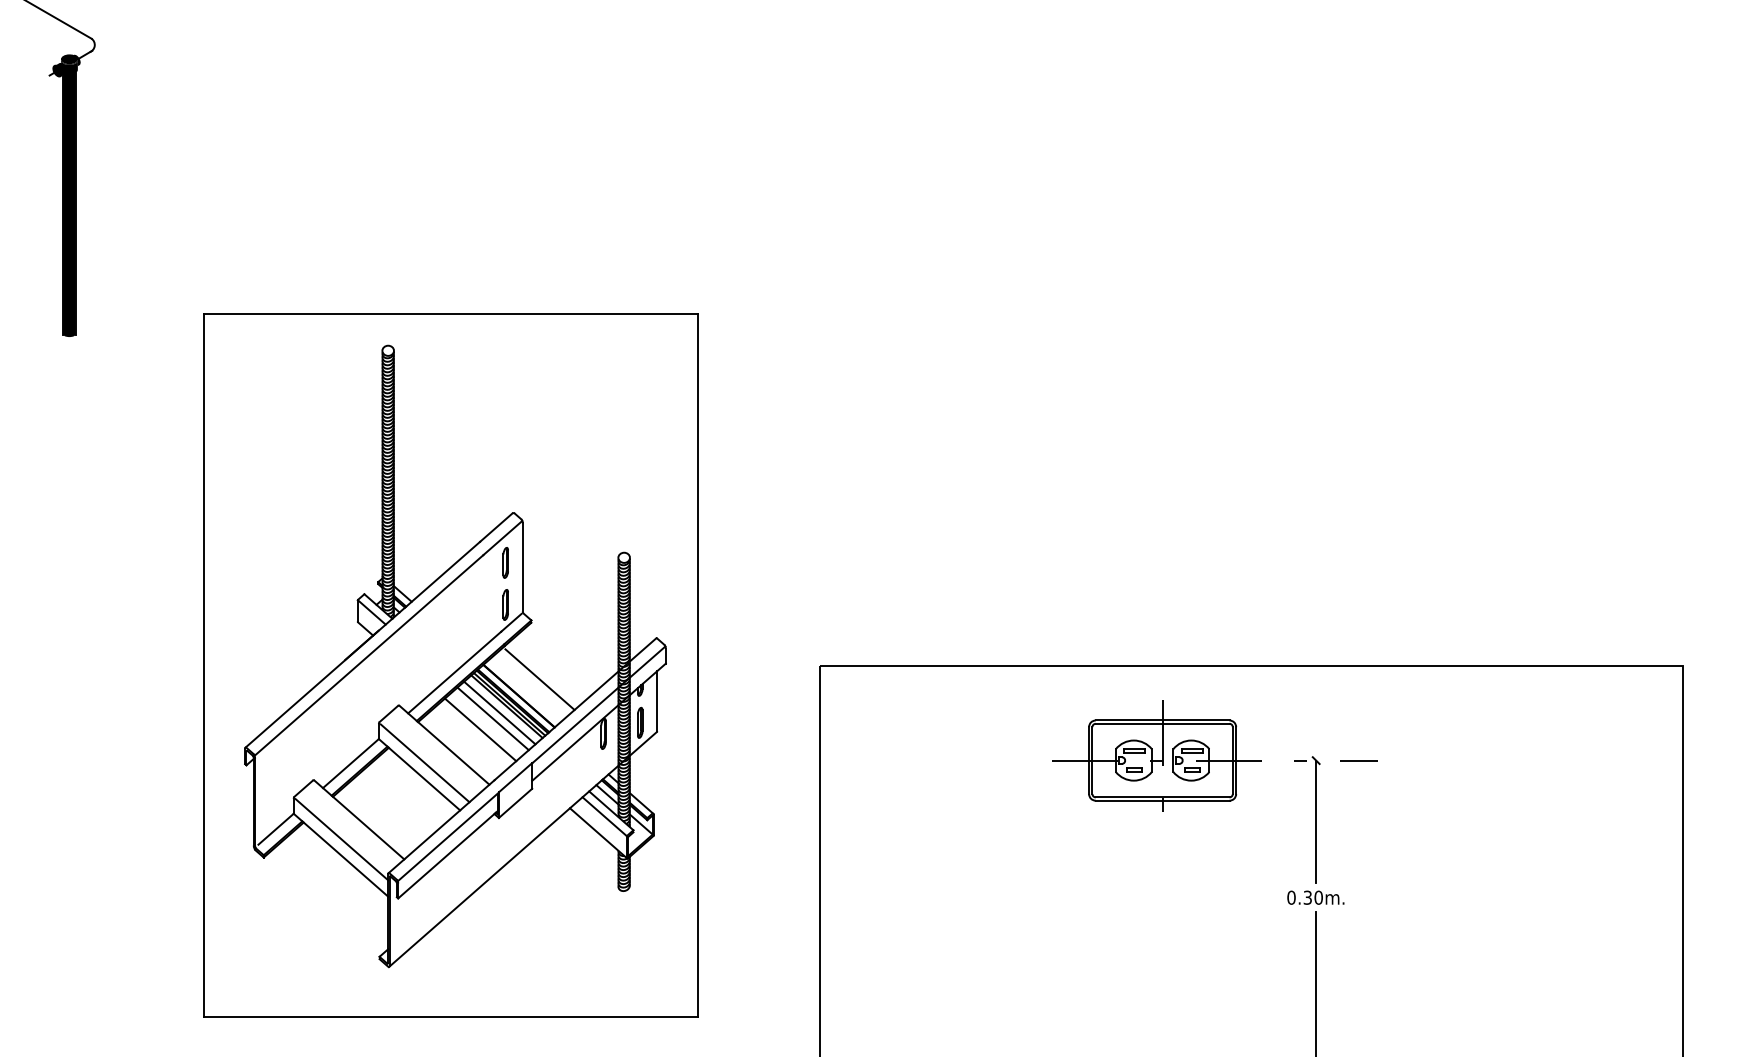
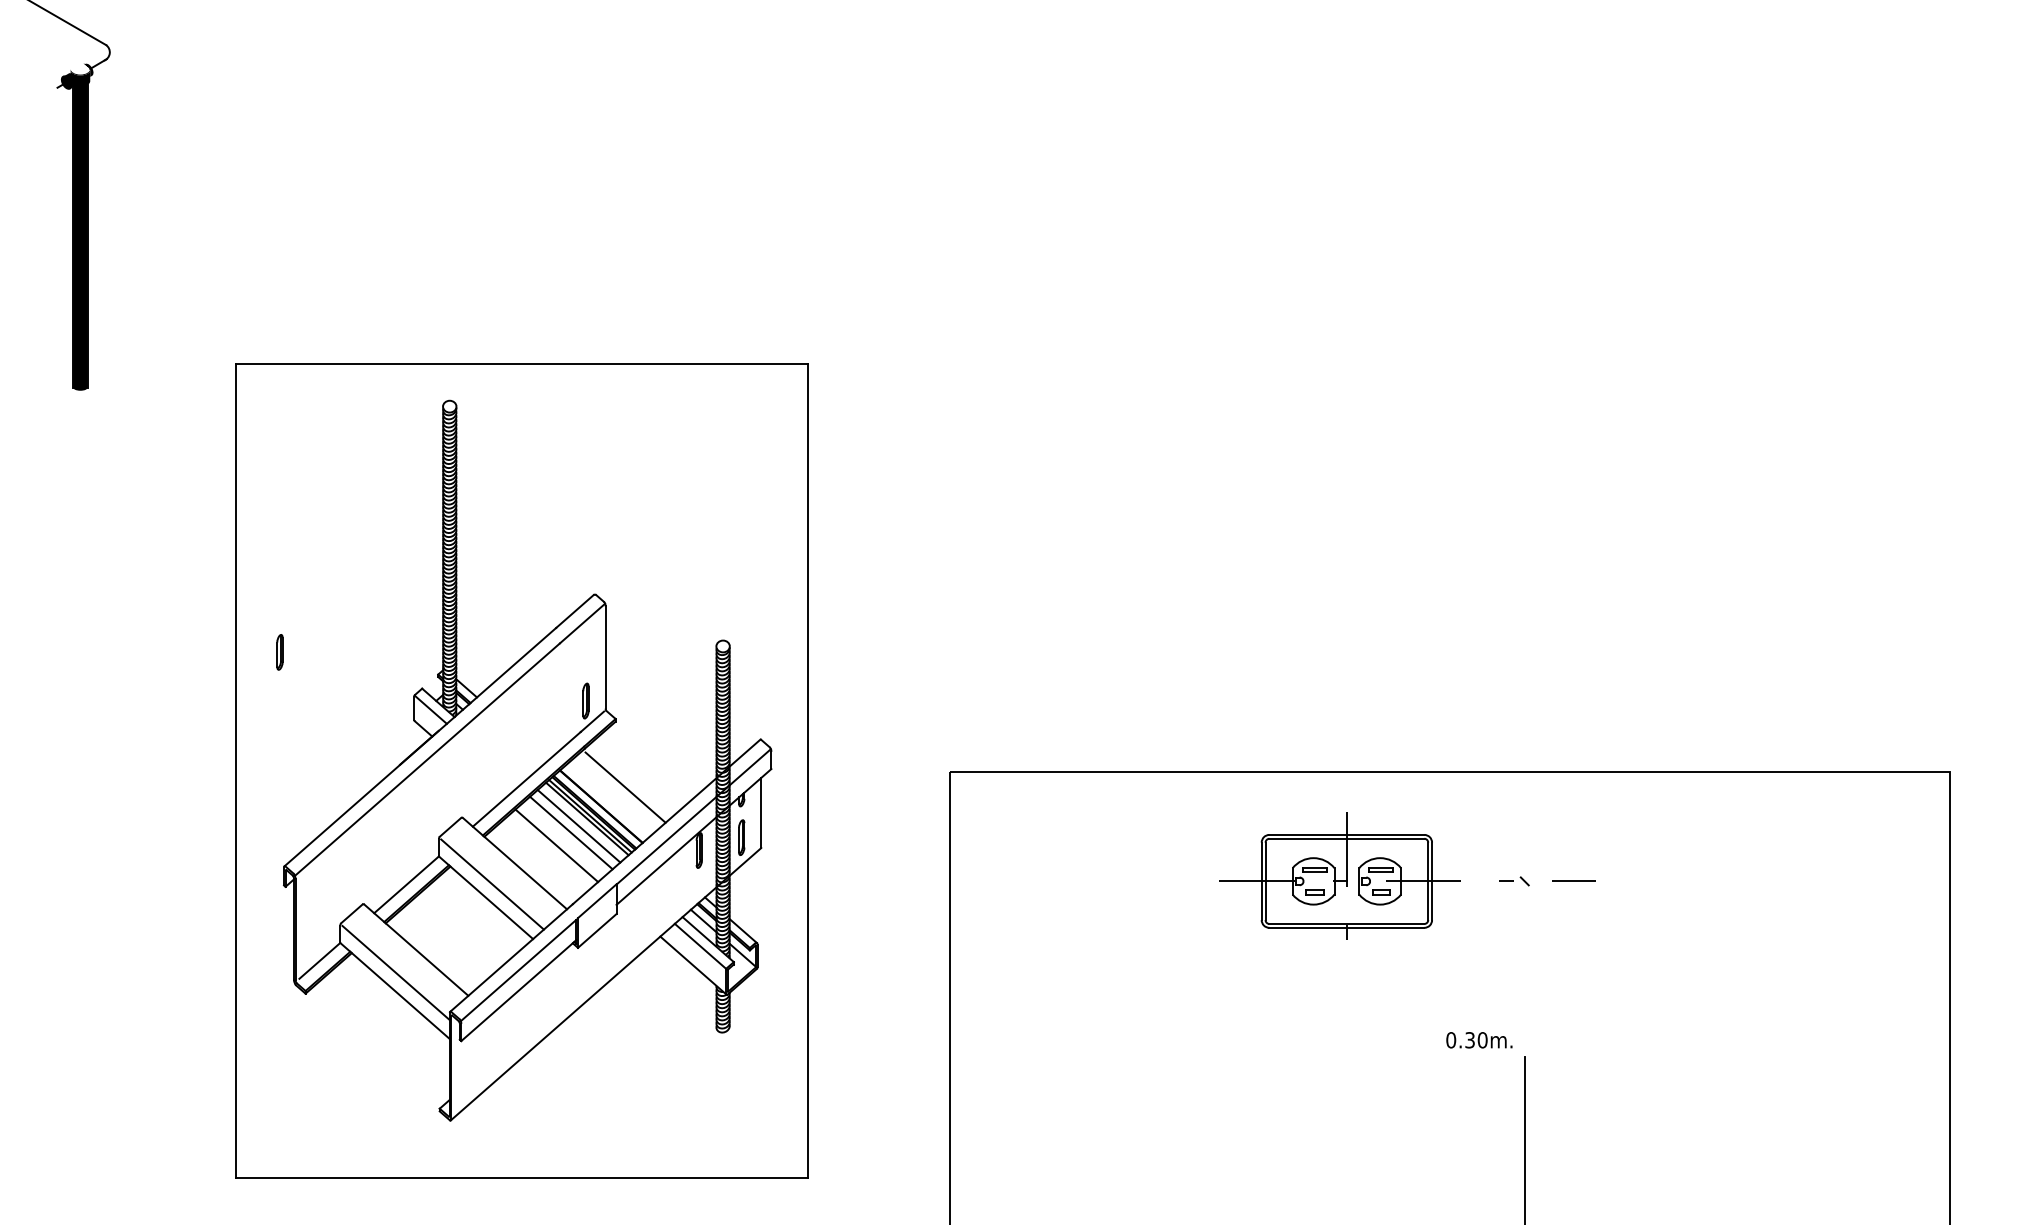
fill: (69, 58) -> (80, 68), removed
part: (505, 563) -> (279, 652), moved
line: (1315, 821) -> (1524, 951), removed
text: (1315, 897) -> (1479, 1040), moved

